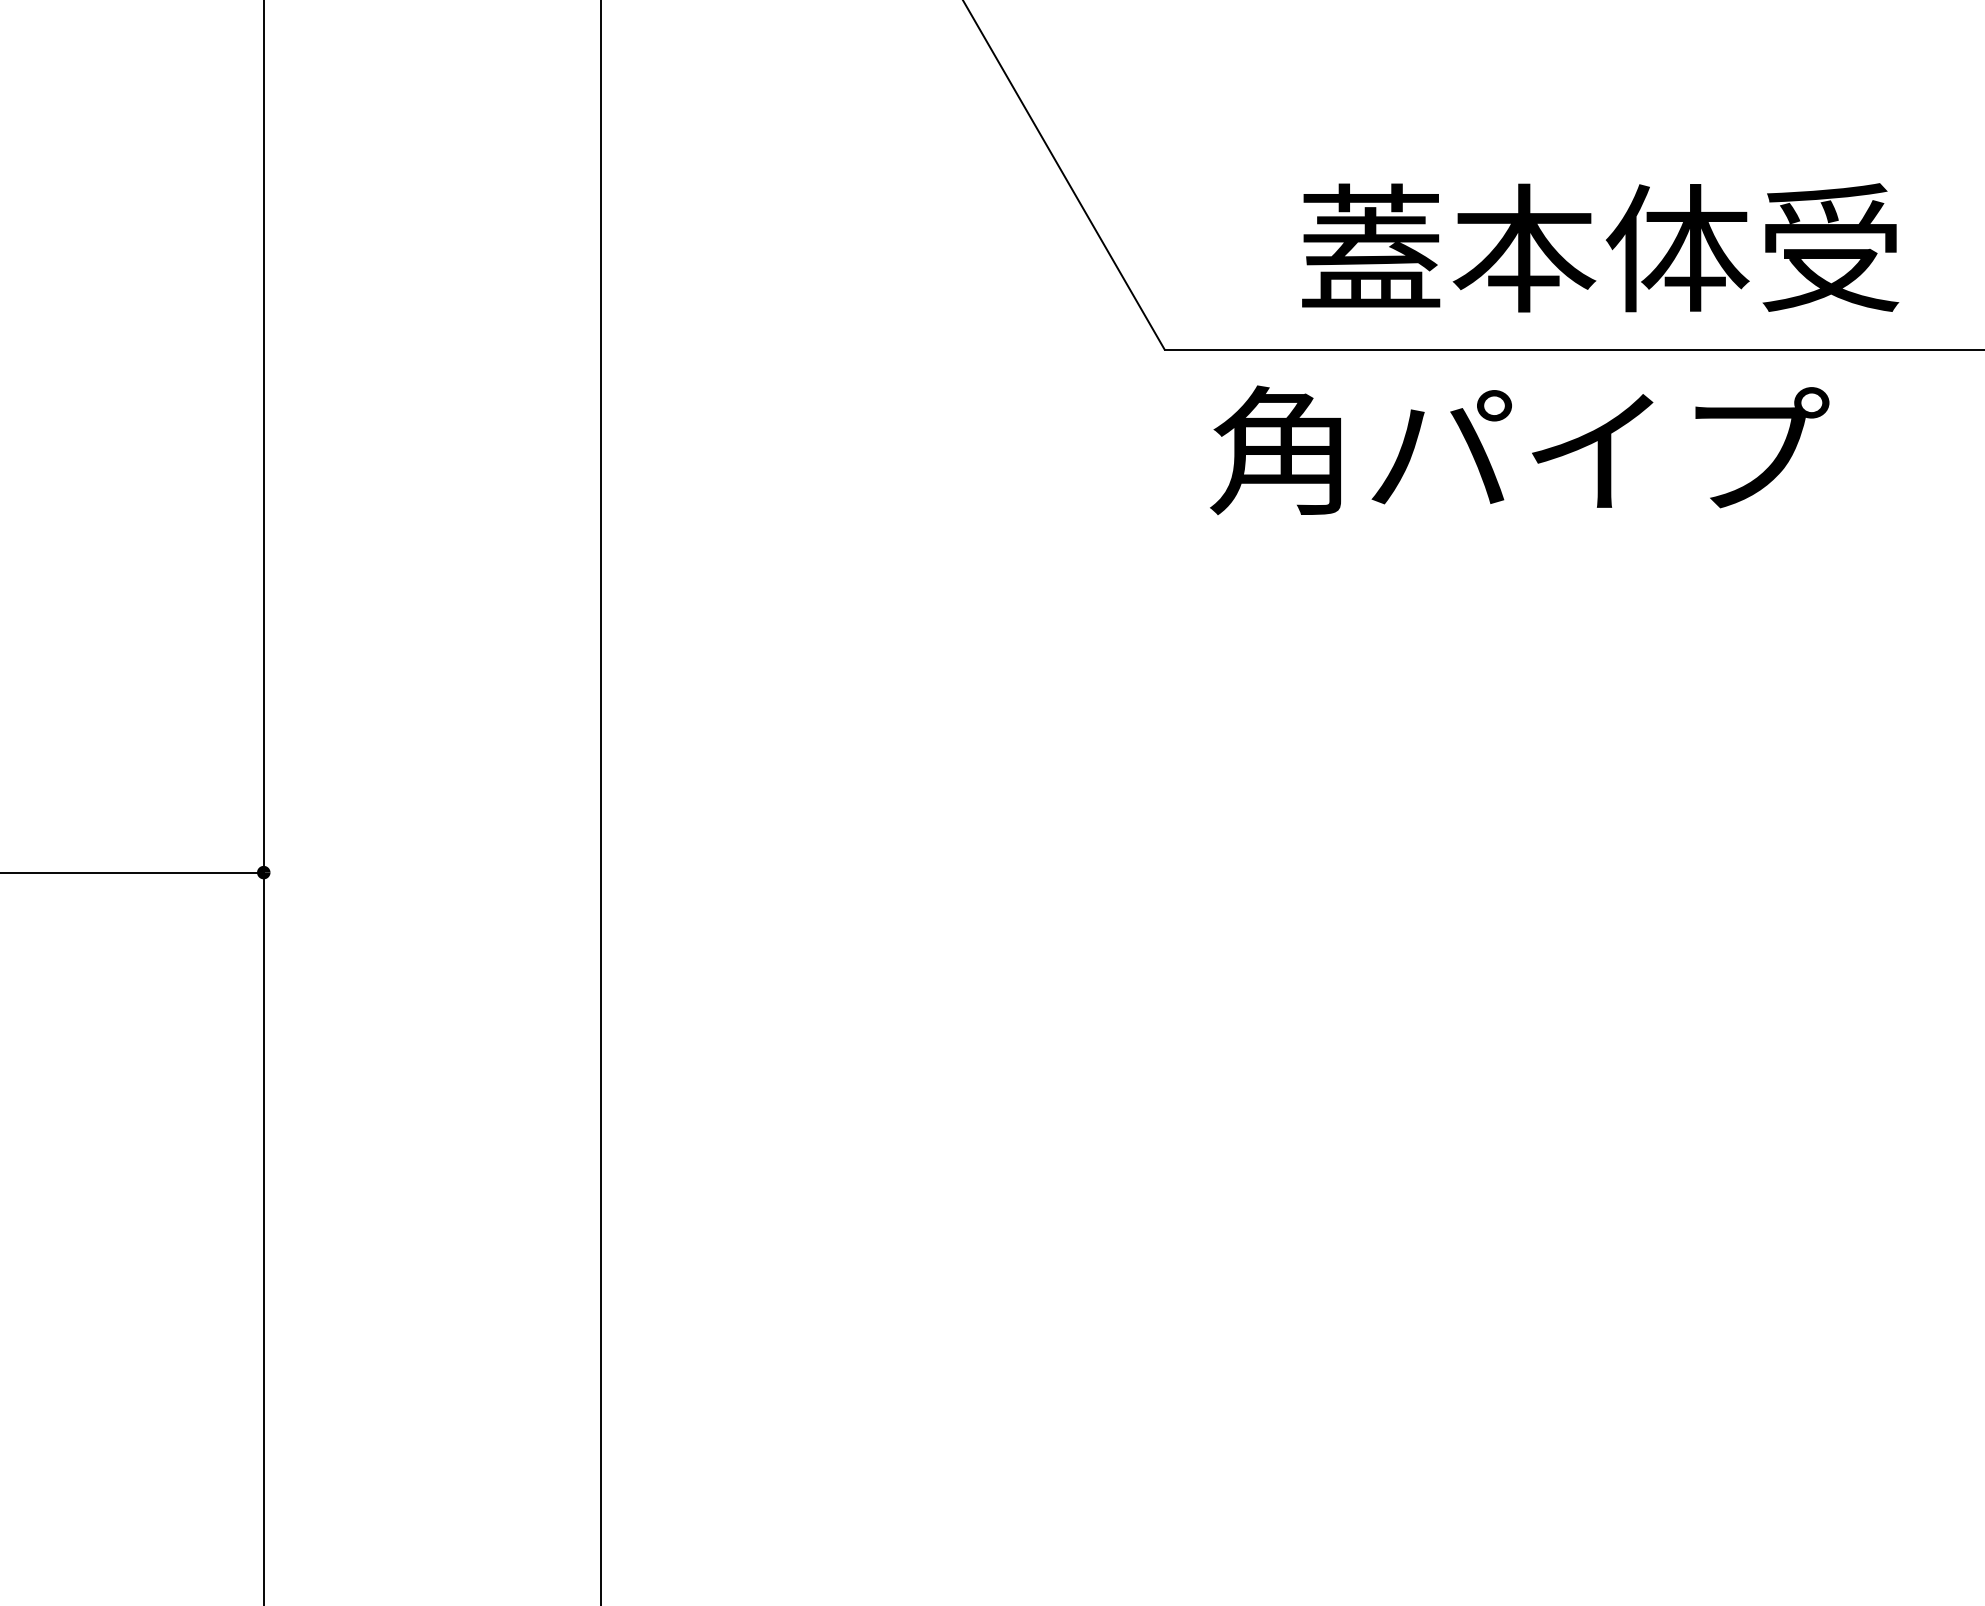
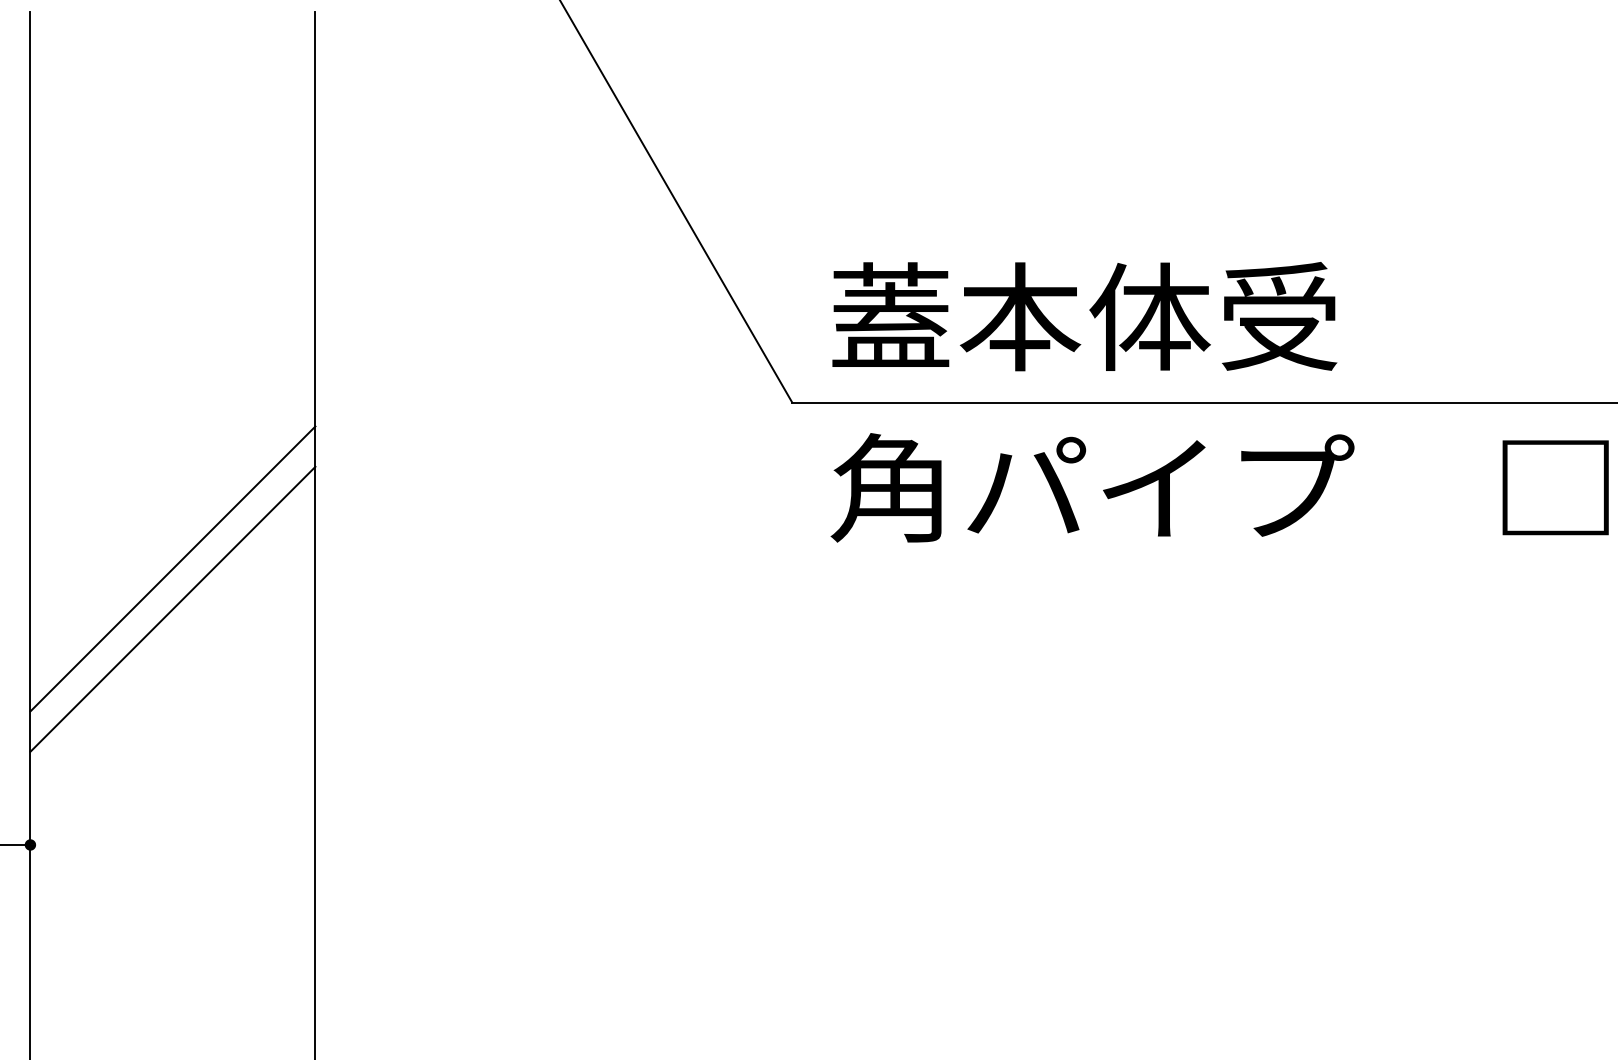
text: (1600, 247) -> (1084, 316), moved
line: (431, 545) -> (172, 568), added
line: (431, 593) -> (172, 608), added

